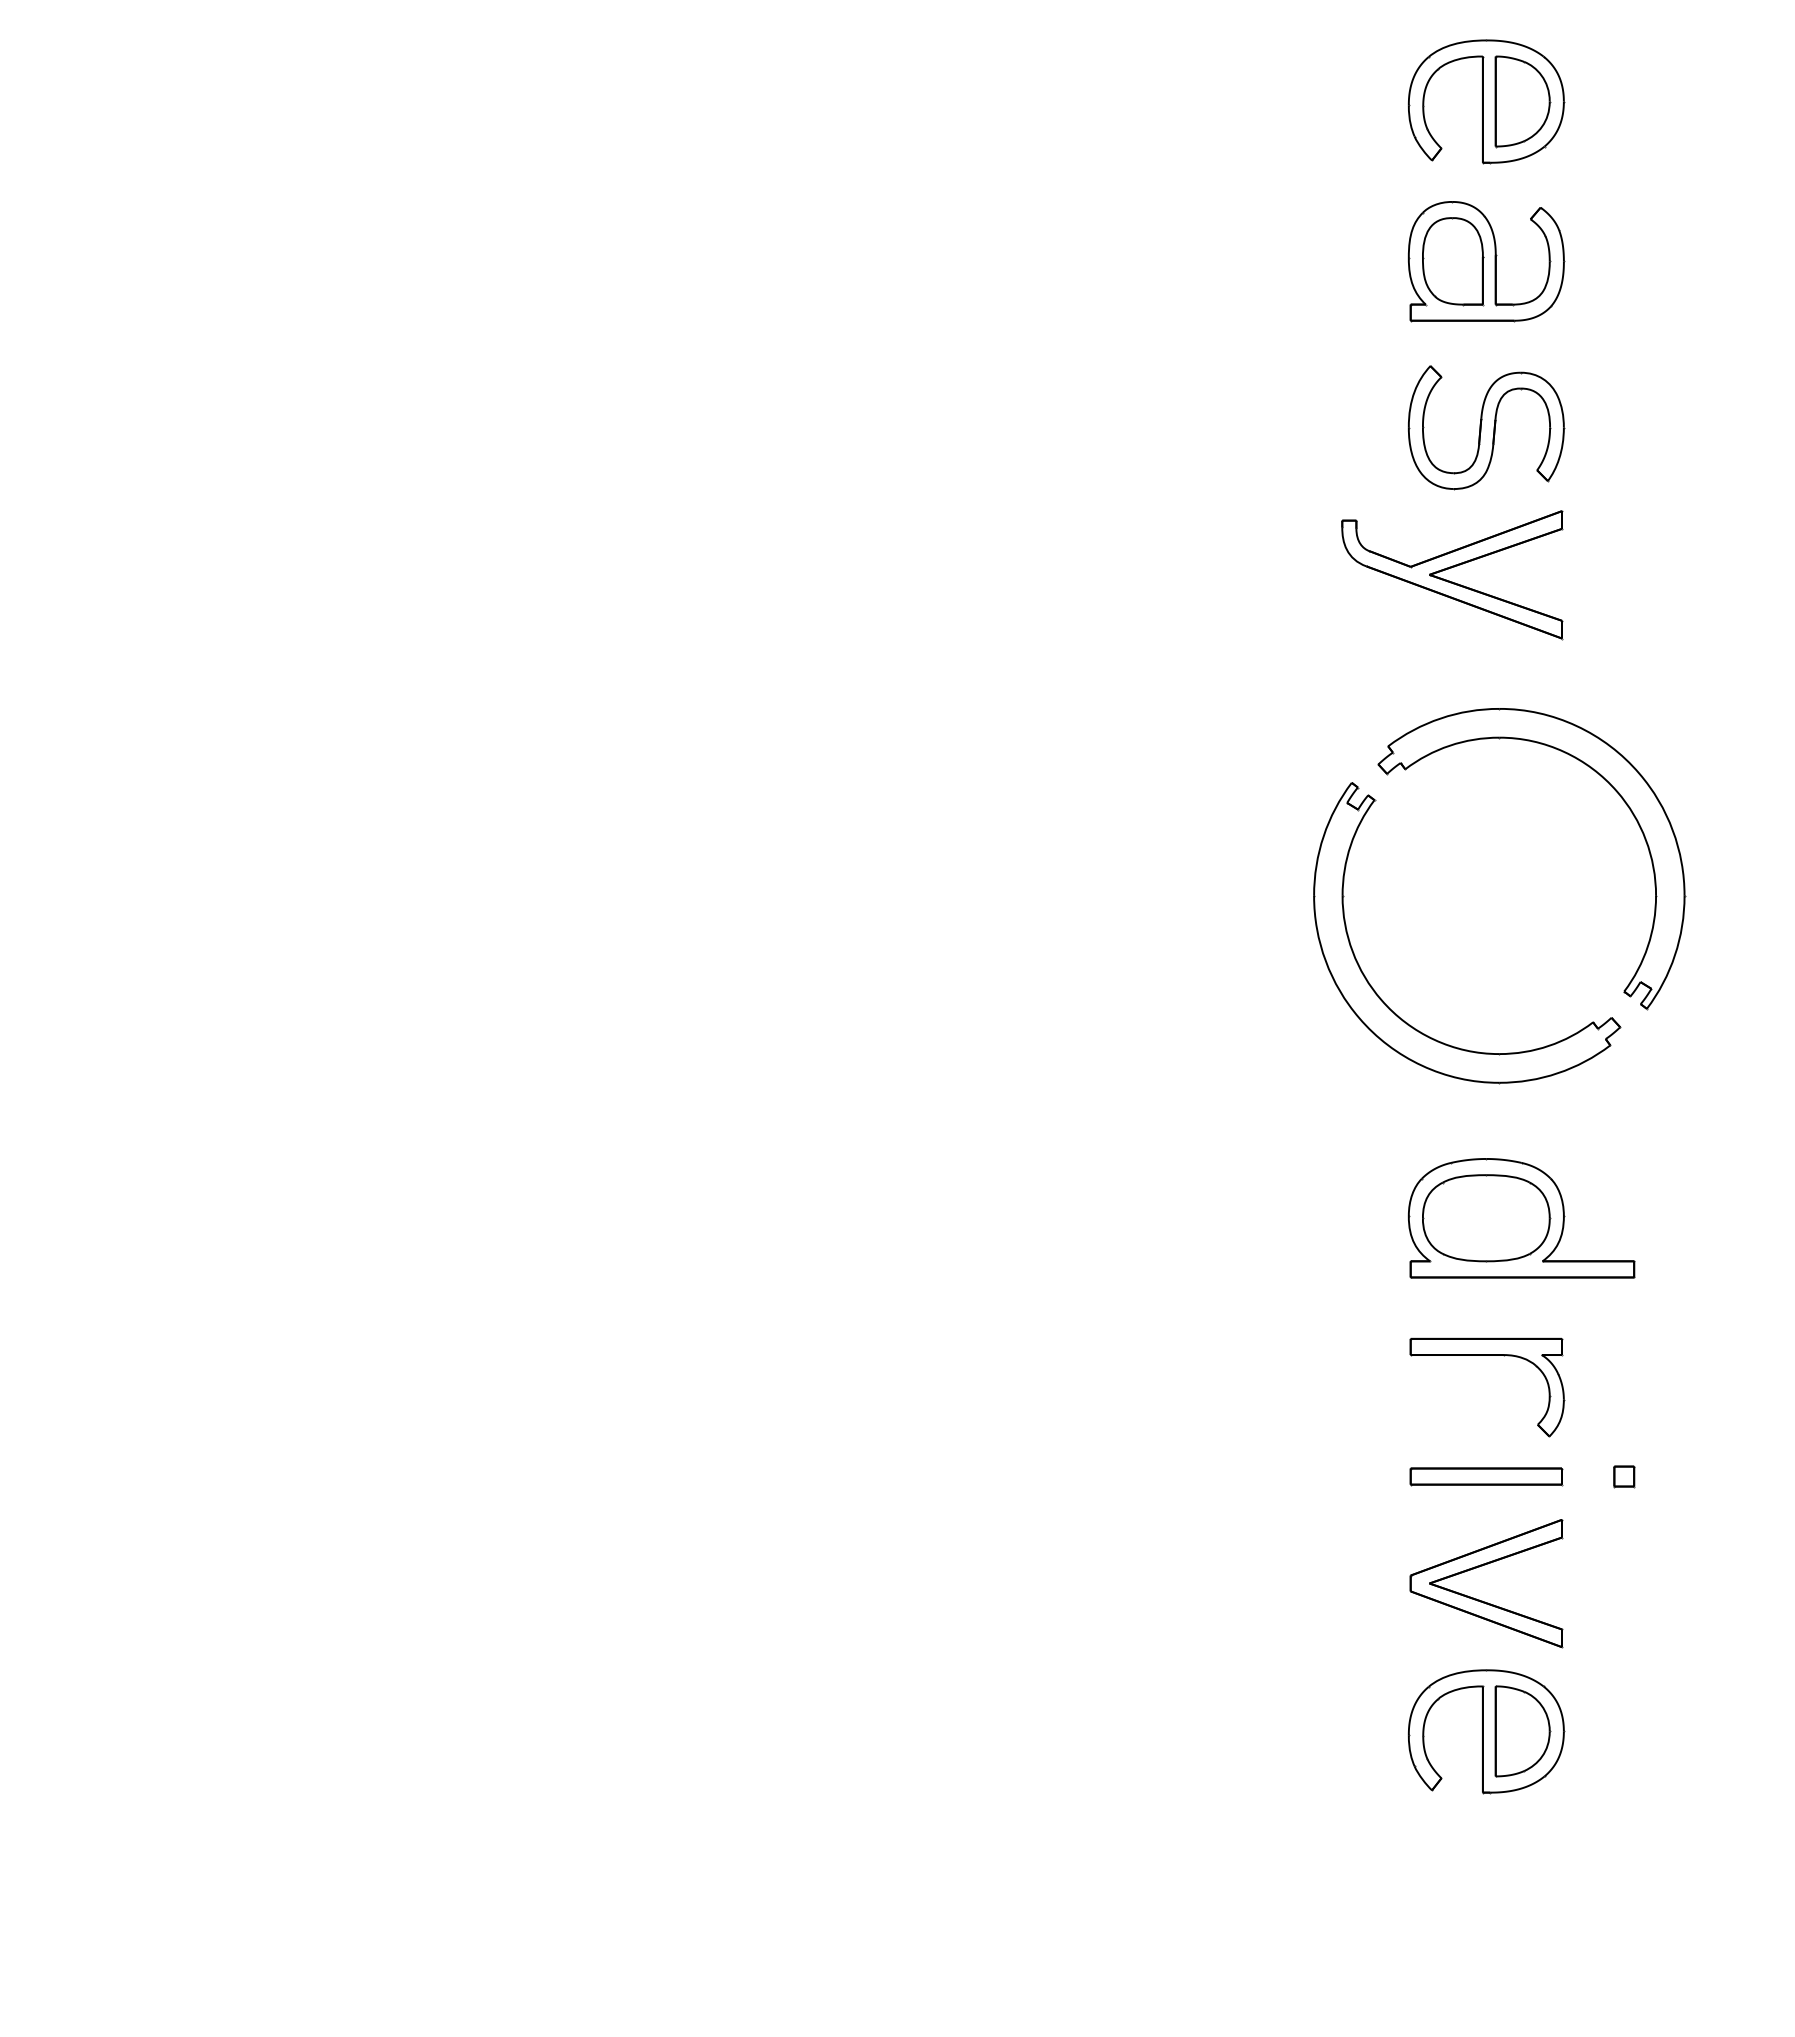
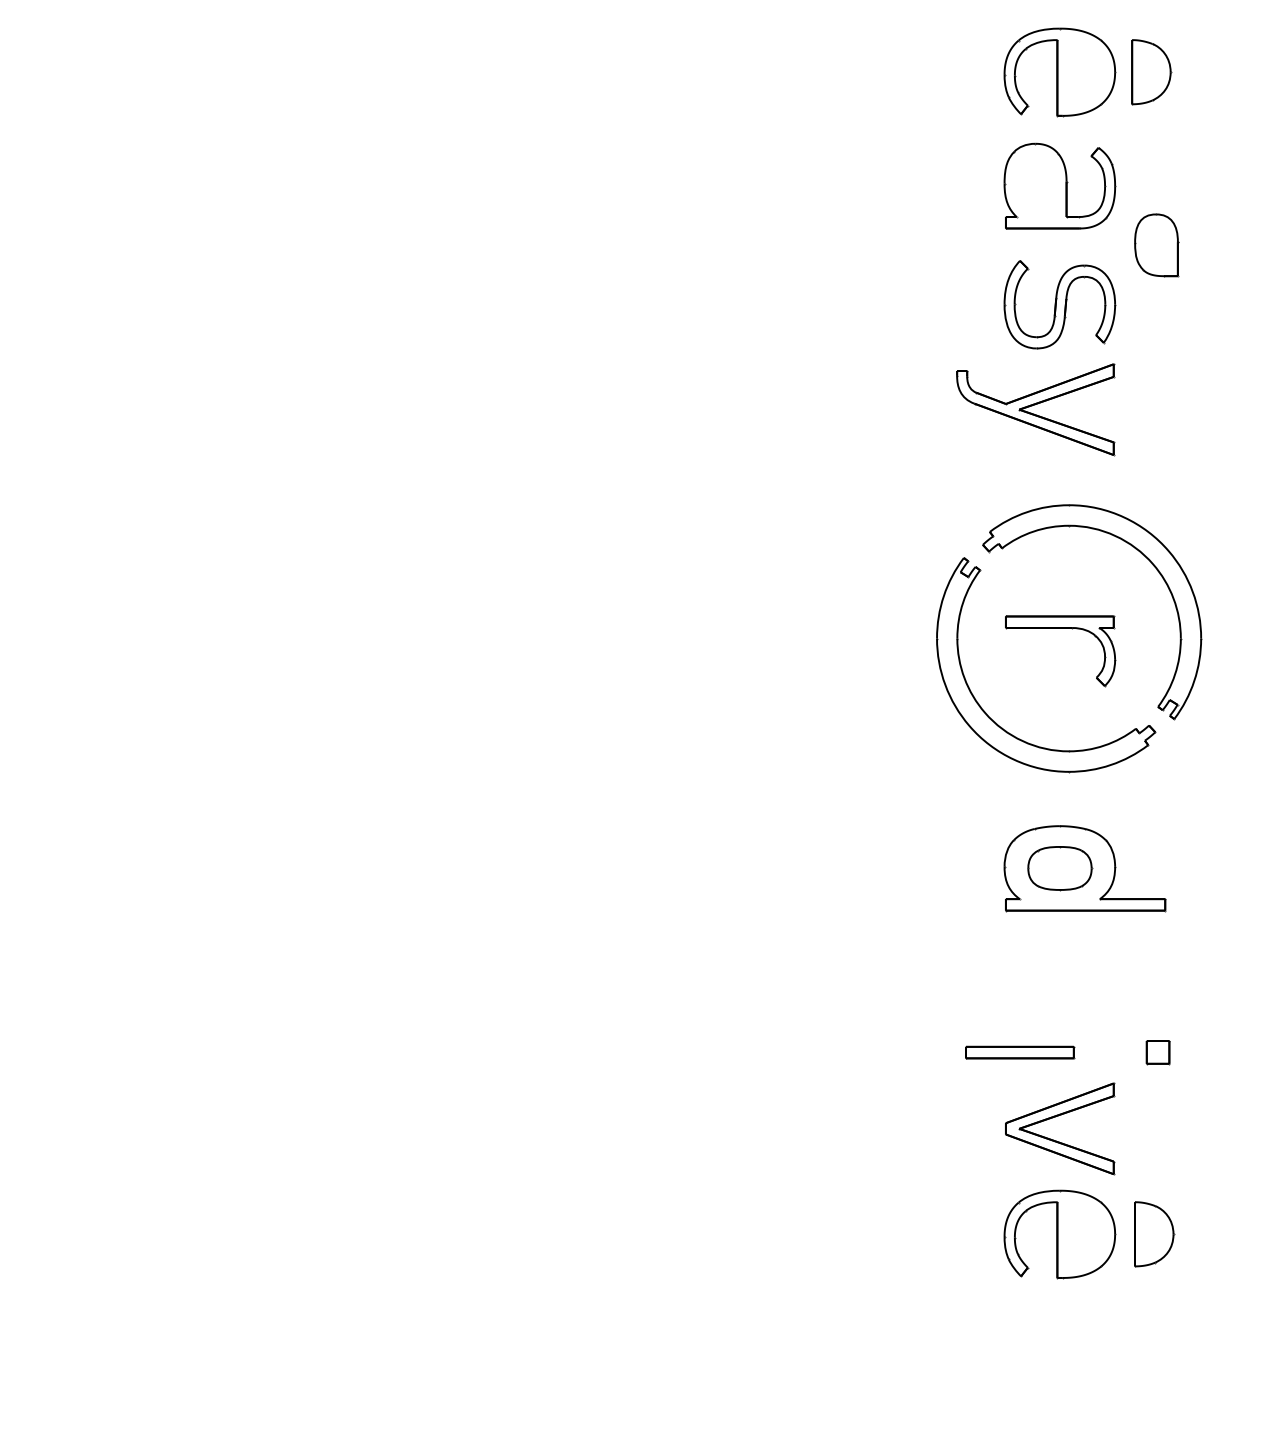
part: (1522, 101) -> (1151, 72), moved
part: (1453, 261) -> (1156, 245), moved
part: (1486, 1218) -> (1059, 868), size x0.7
part: (1487, 1355) -> (1060, 628), moved
part: (1486, 1476) -> (1020, 1052), moved
part: (1624, 1476) -> (1158, 1052), size x1.6
part: (1522, 1731) -> (1154, 1234), moved

